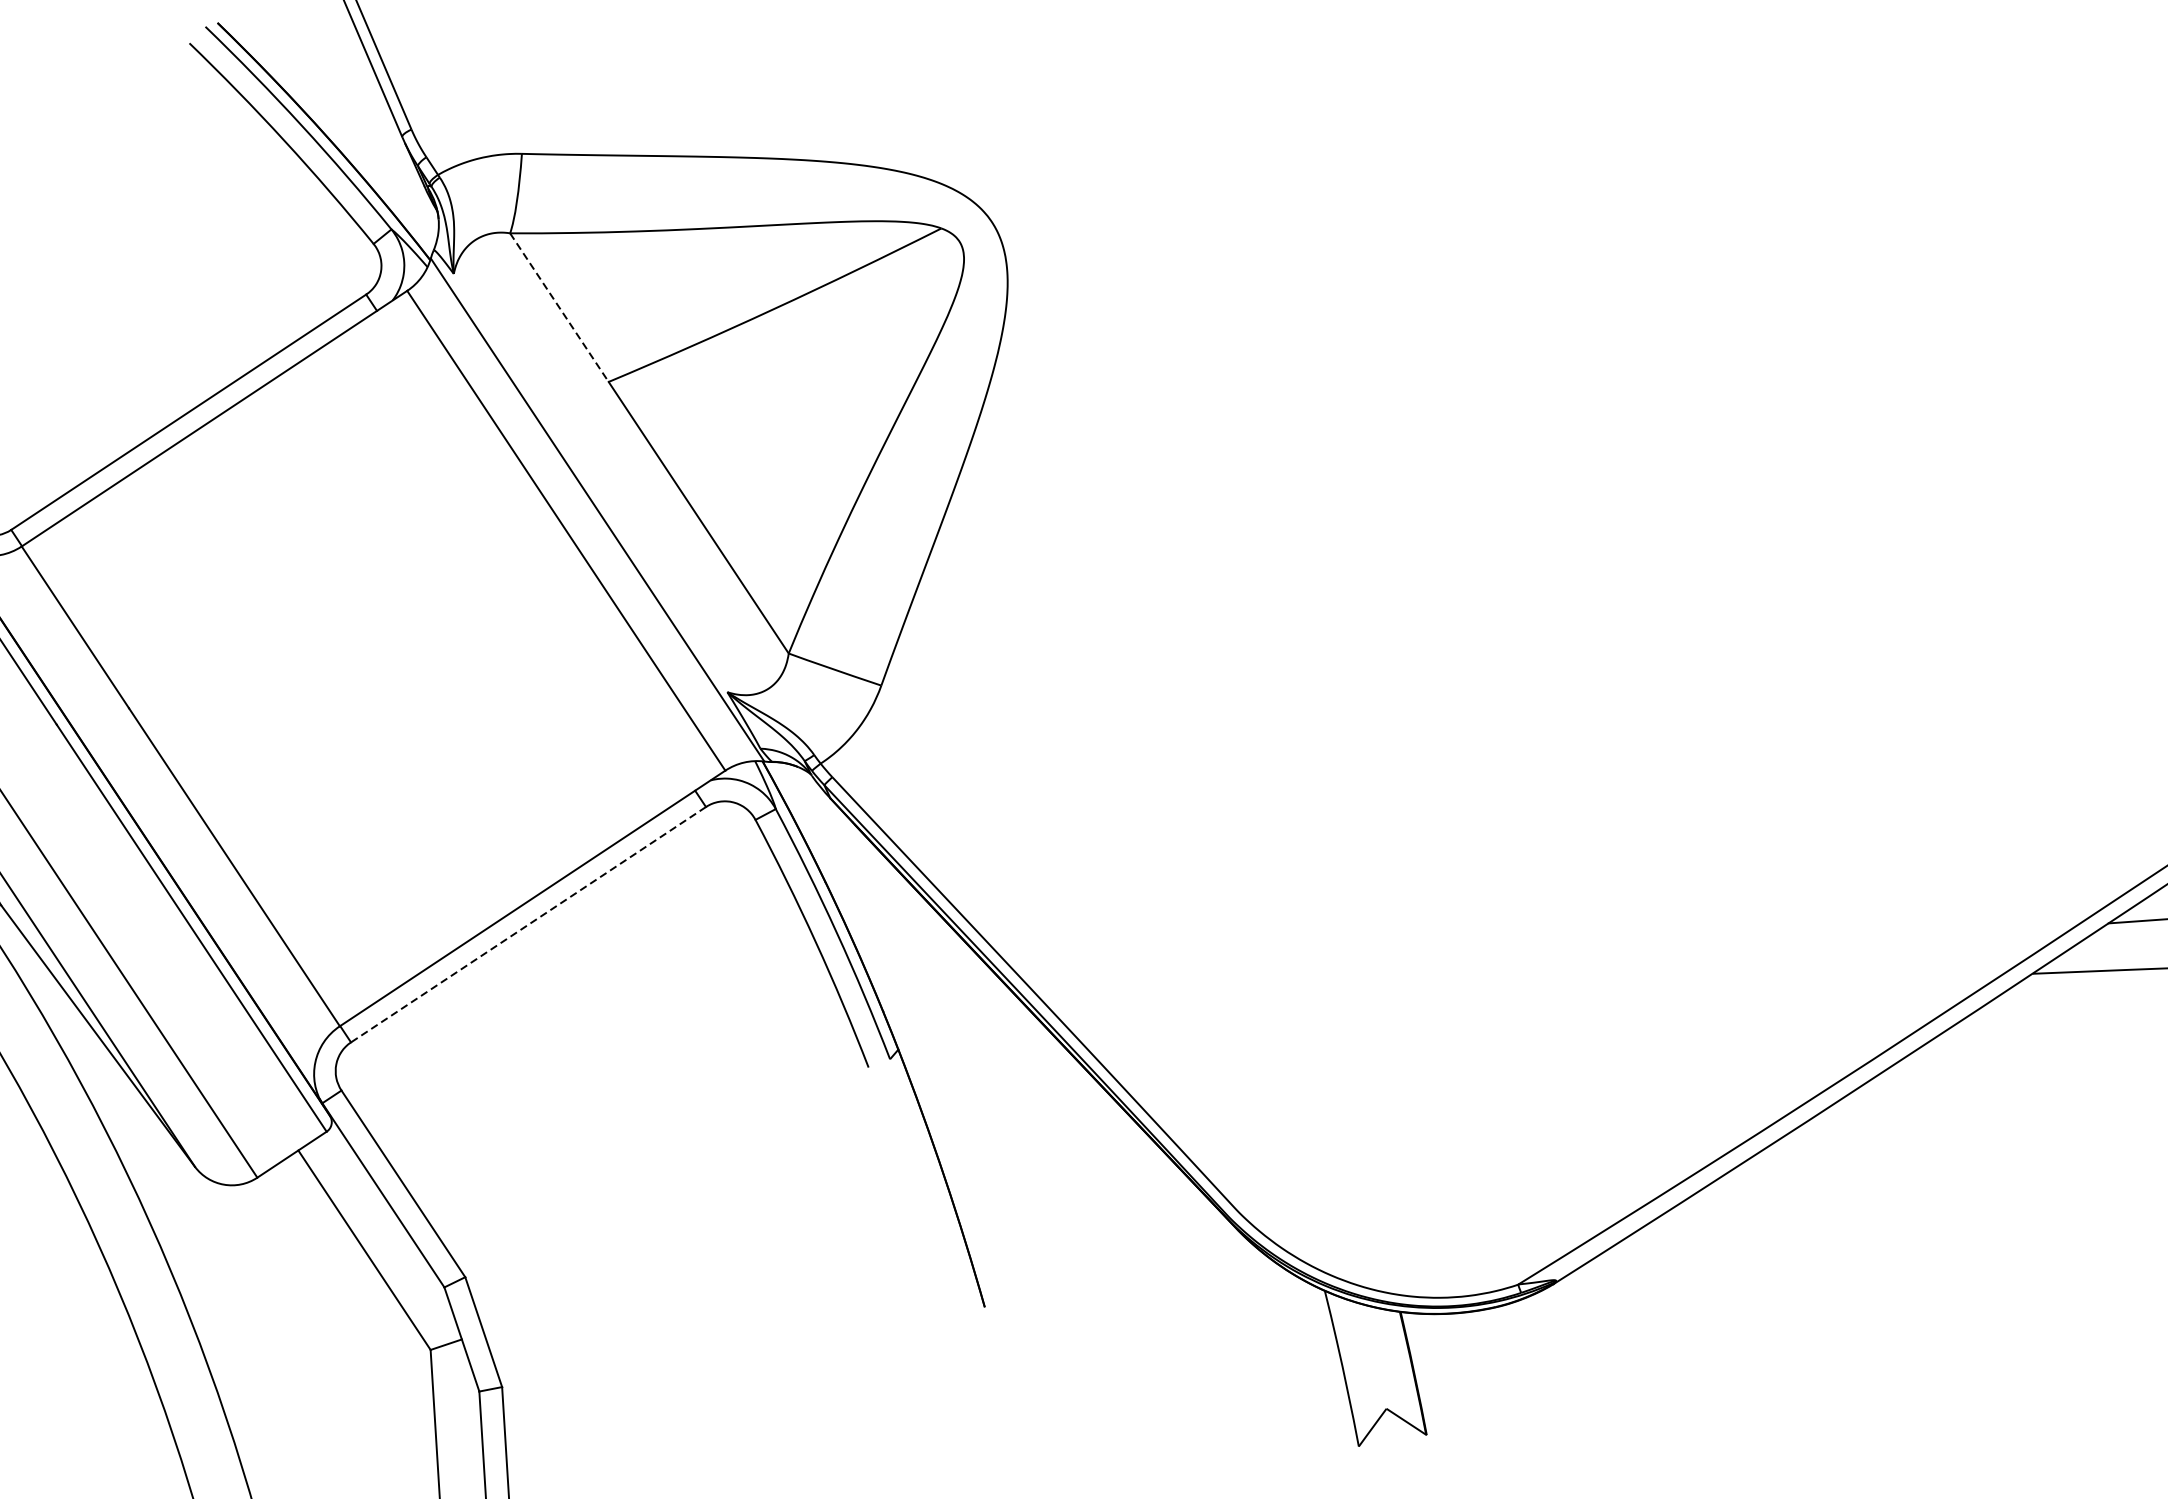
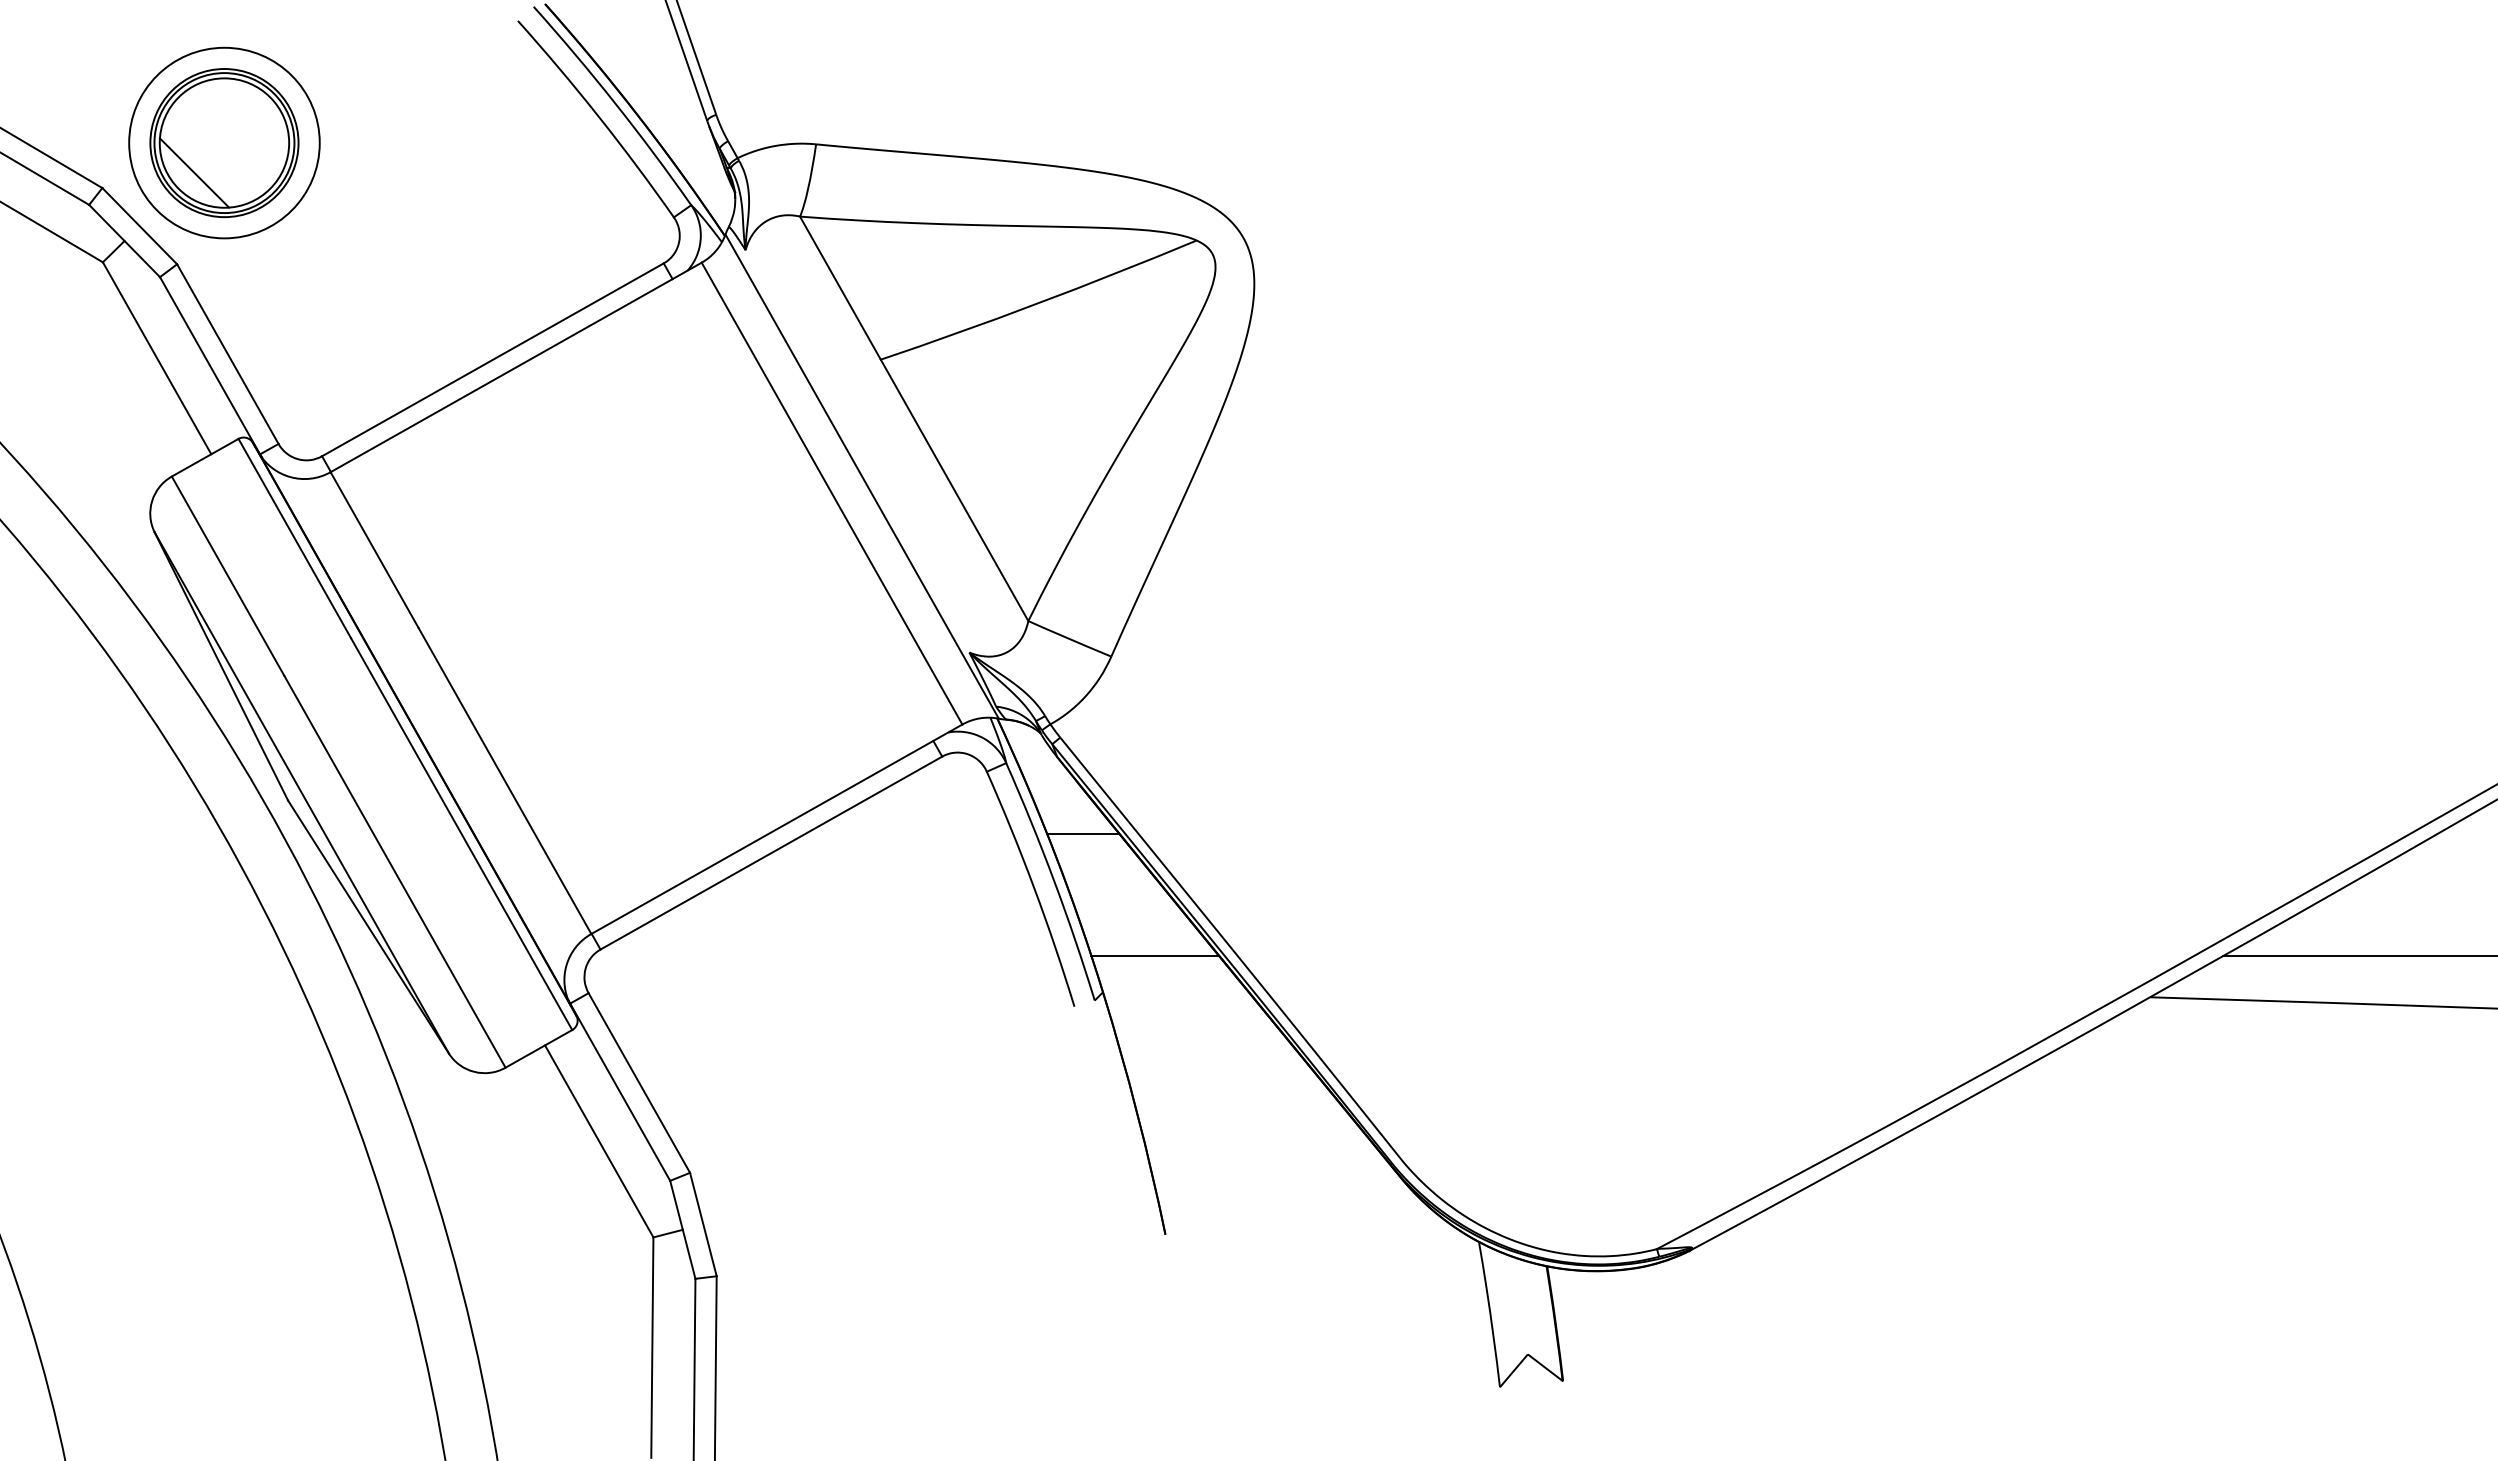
line: (559, 308) -> (840, 288), dashed -> solid
line: (864, 879) -> (1083, 833), added
line: (527, 925) -> (770, 853), dashed -> solid
line: (952, 1005) -> (1155, 955), added

